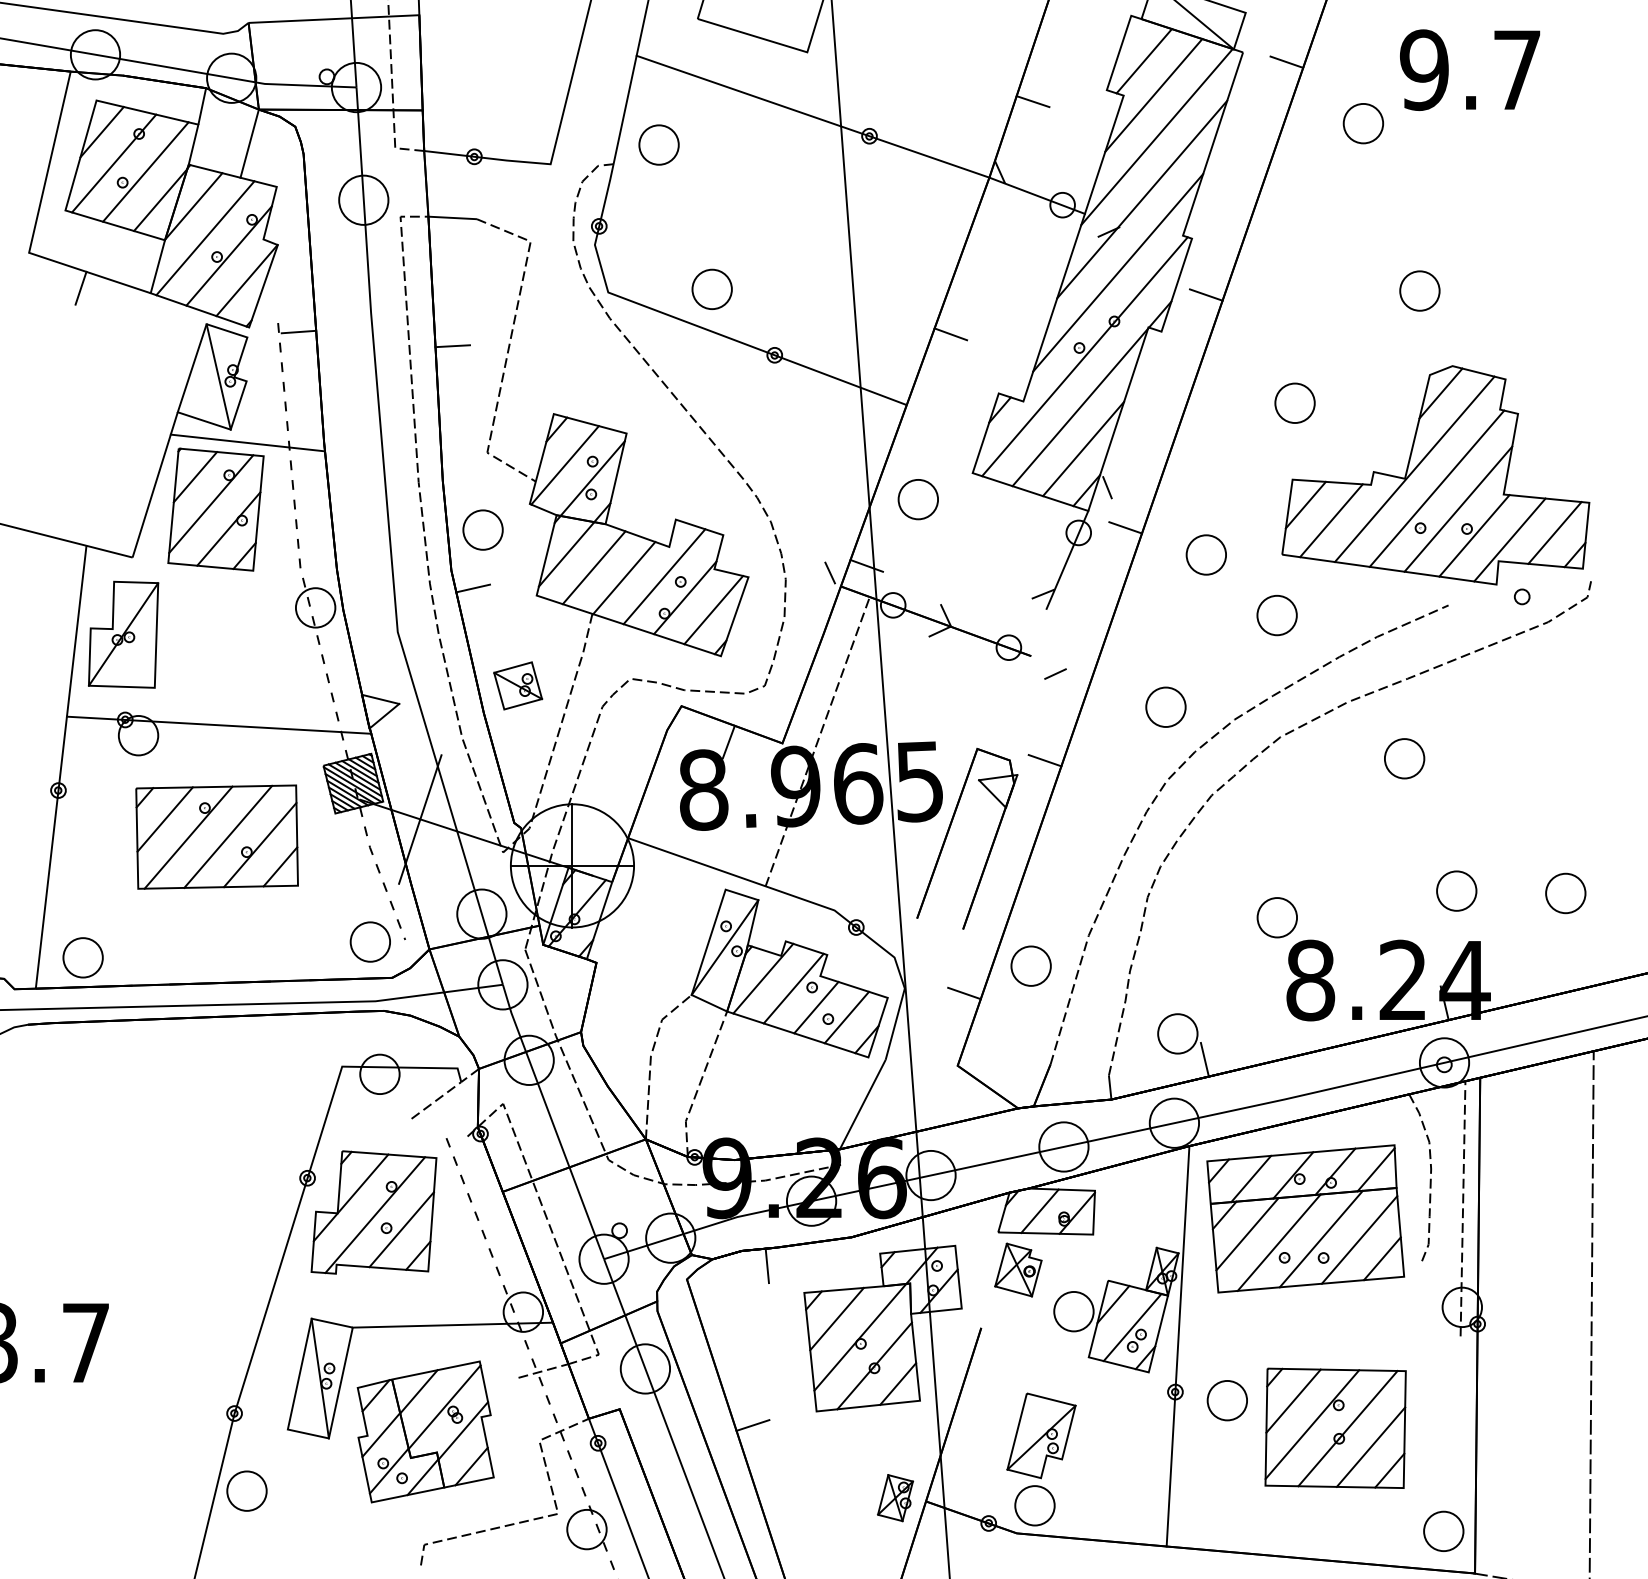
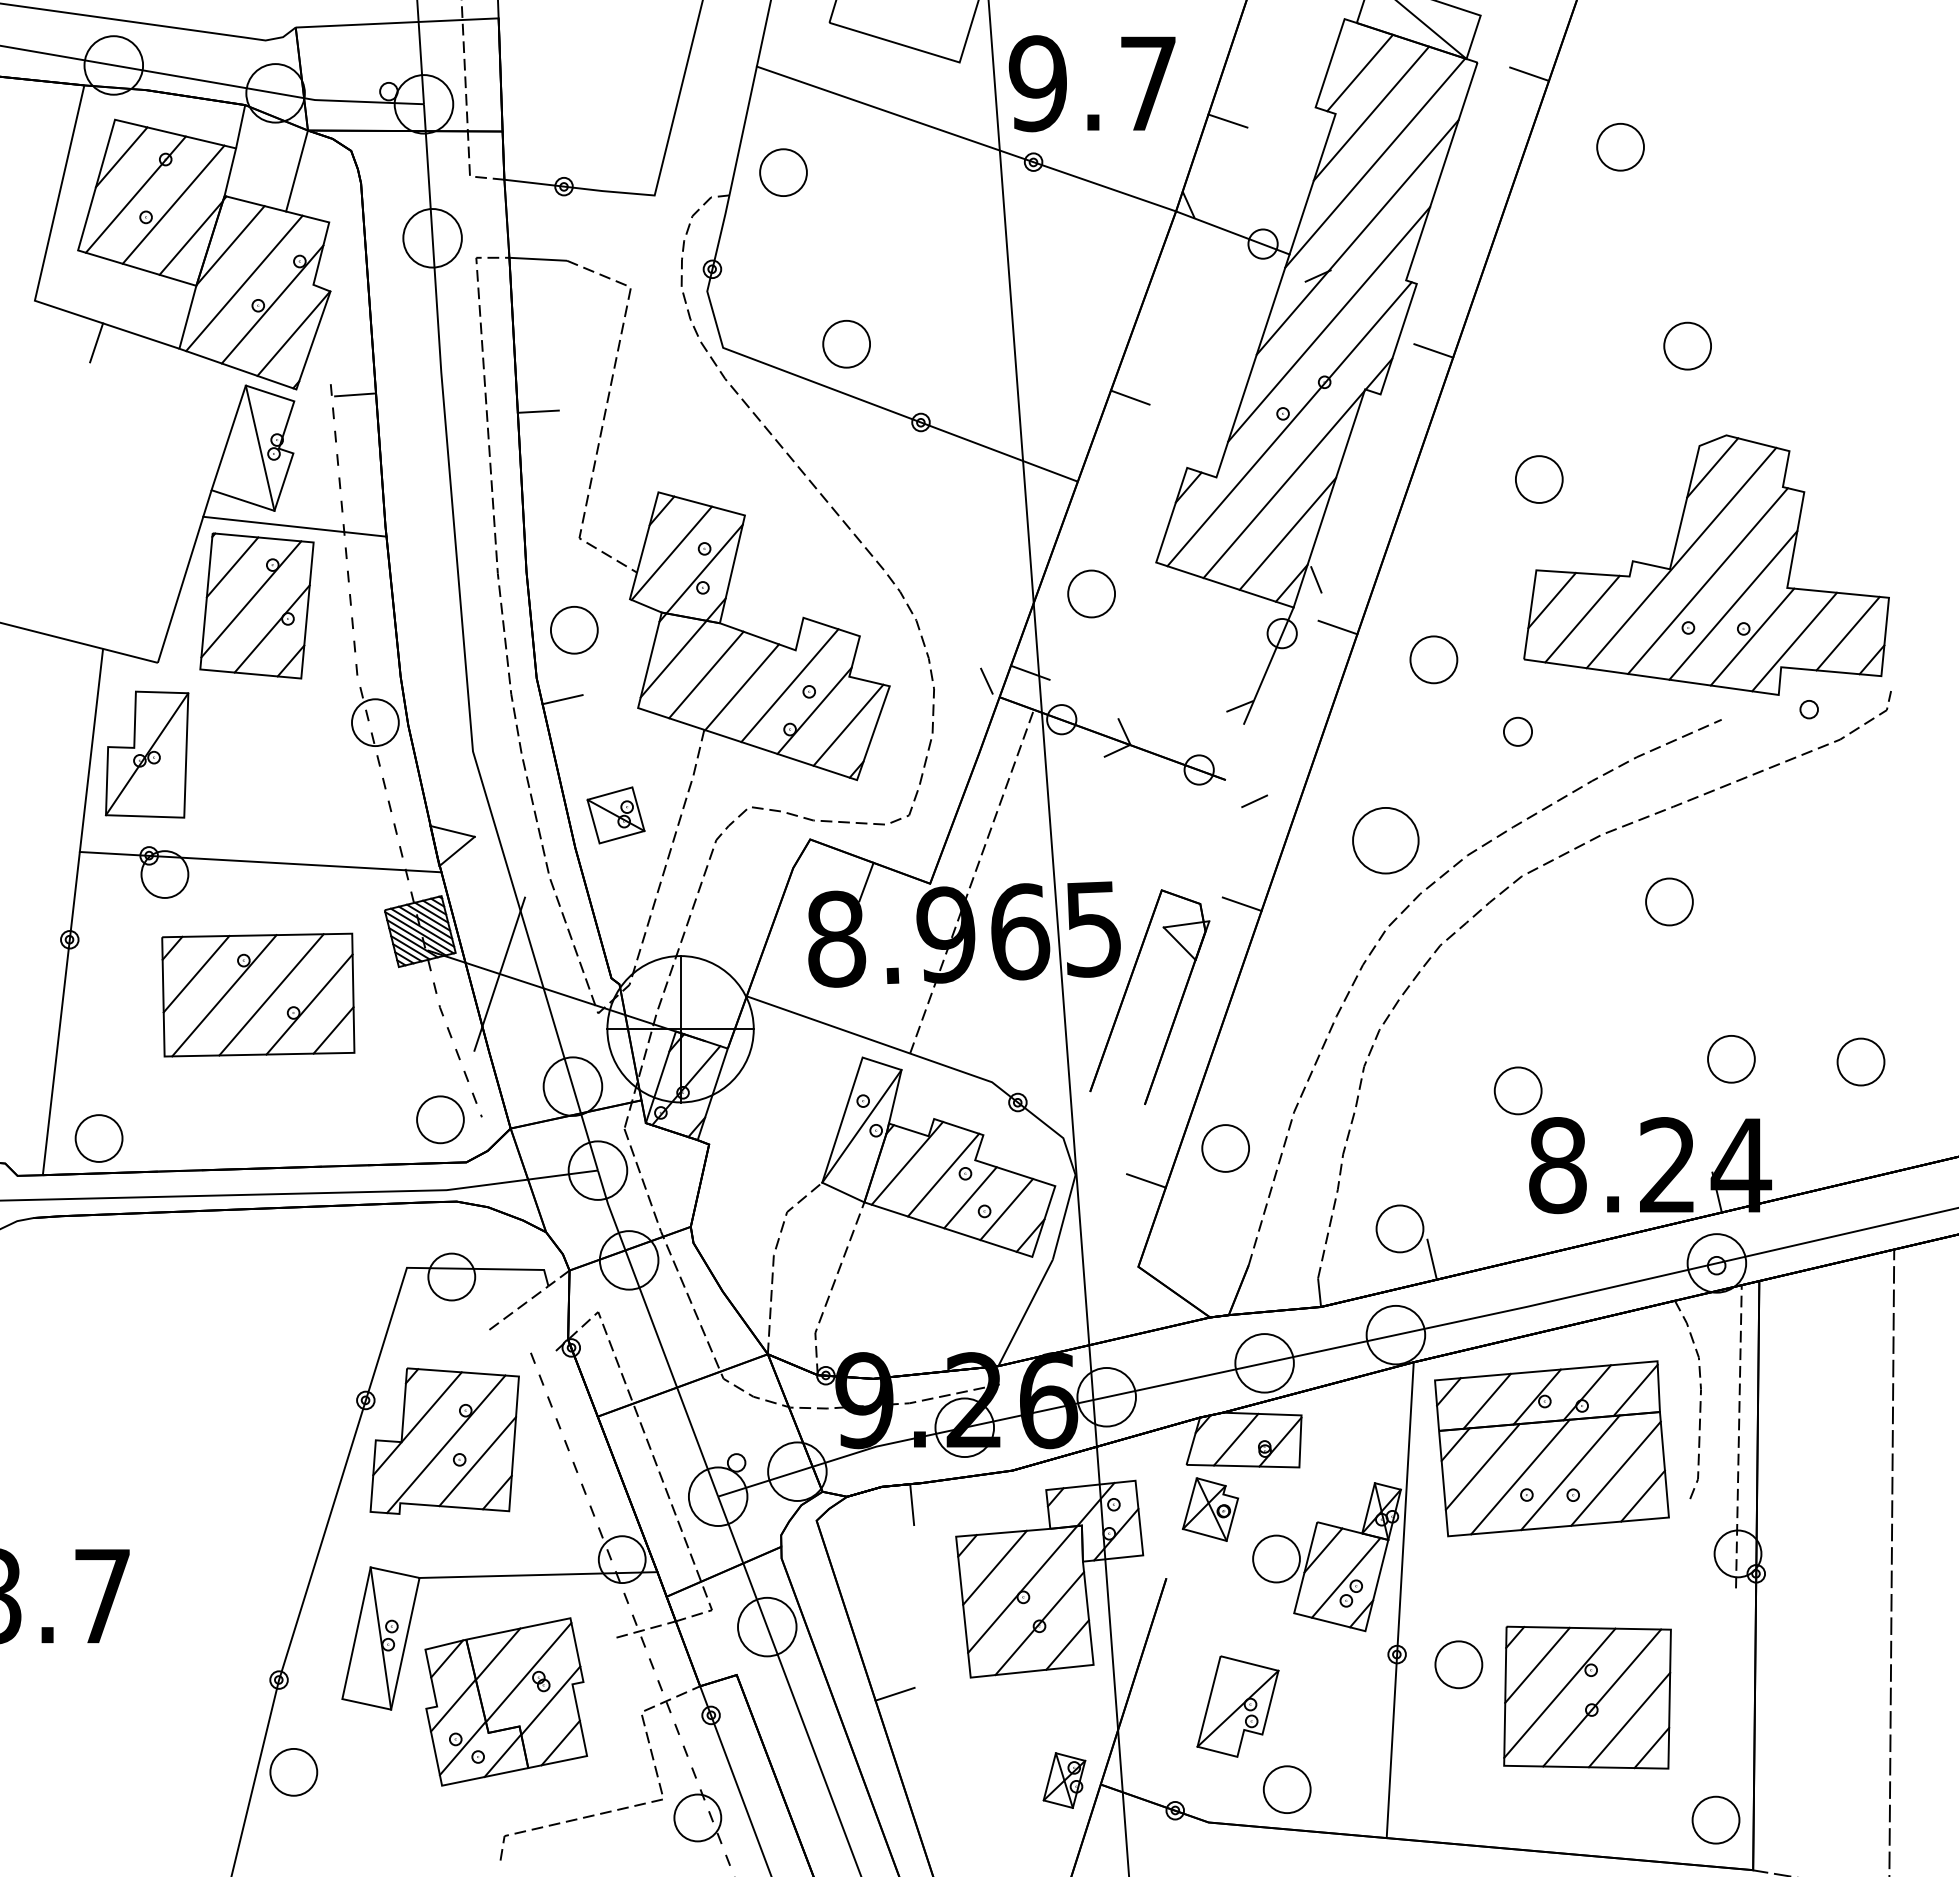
text: (1469, 70) -> (1091, 83), moved
part: (1276, 615) -> (1517, 731), size x0.6
part: (1165, 707) -> (1385, 840), size x1.4
part: (1034, 1505) -> (1286, 1789), moved

